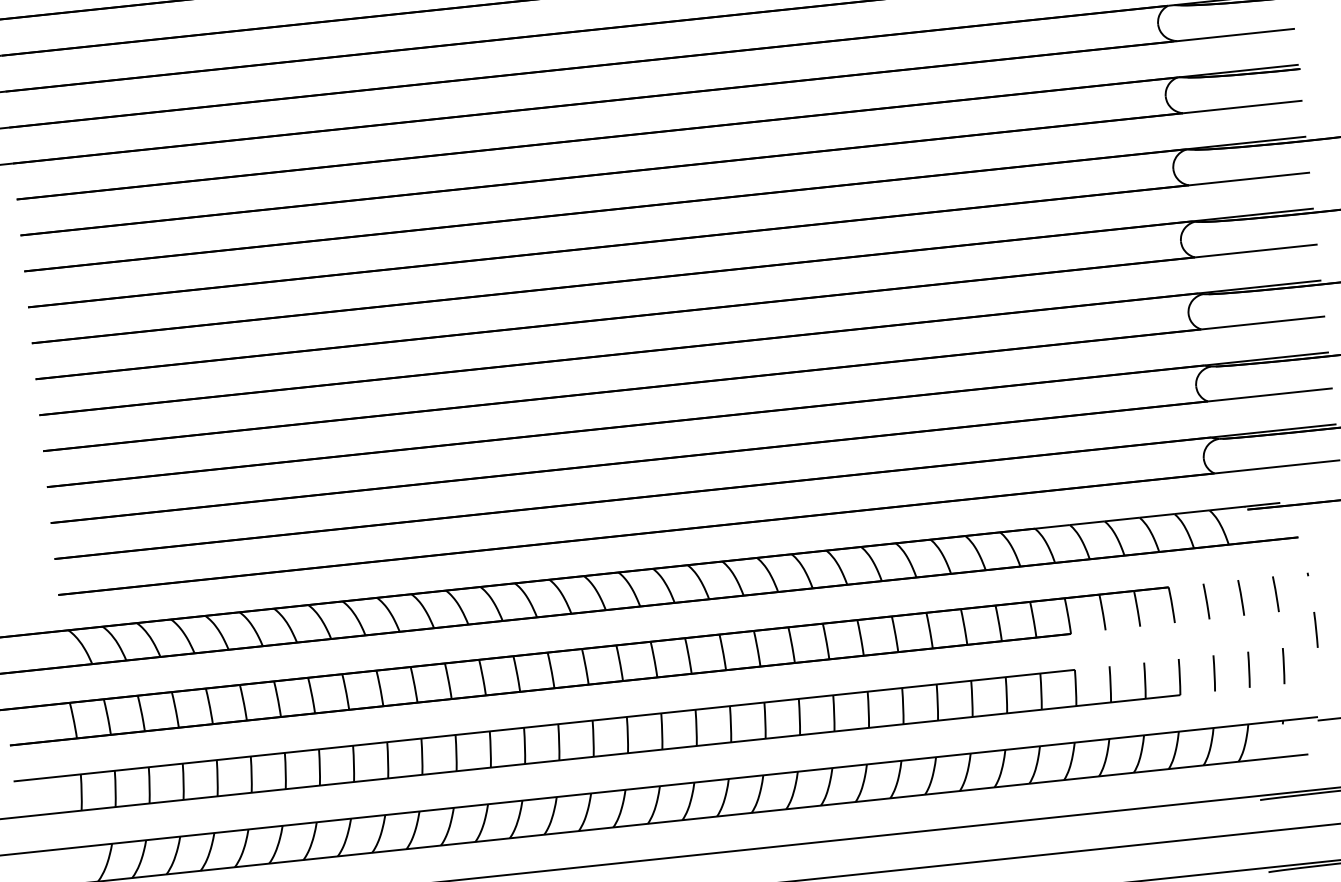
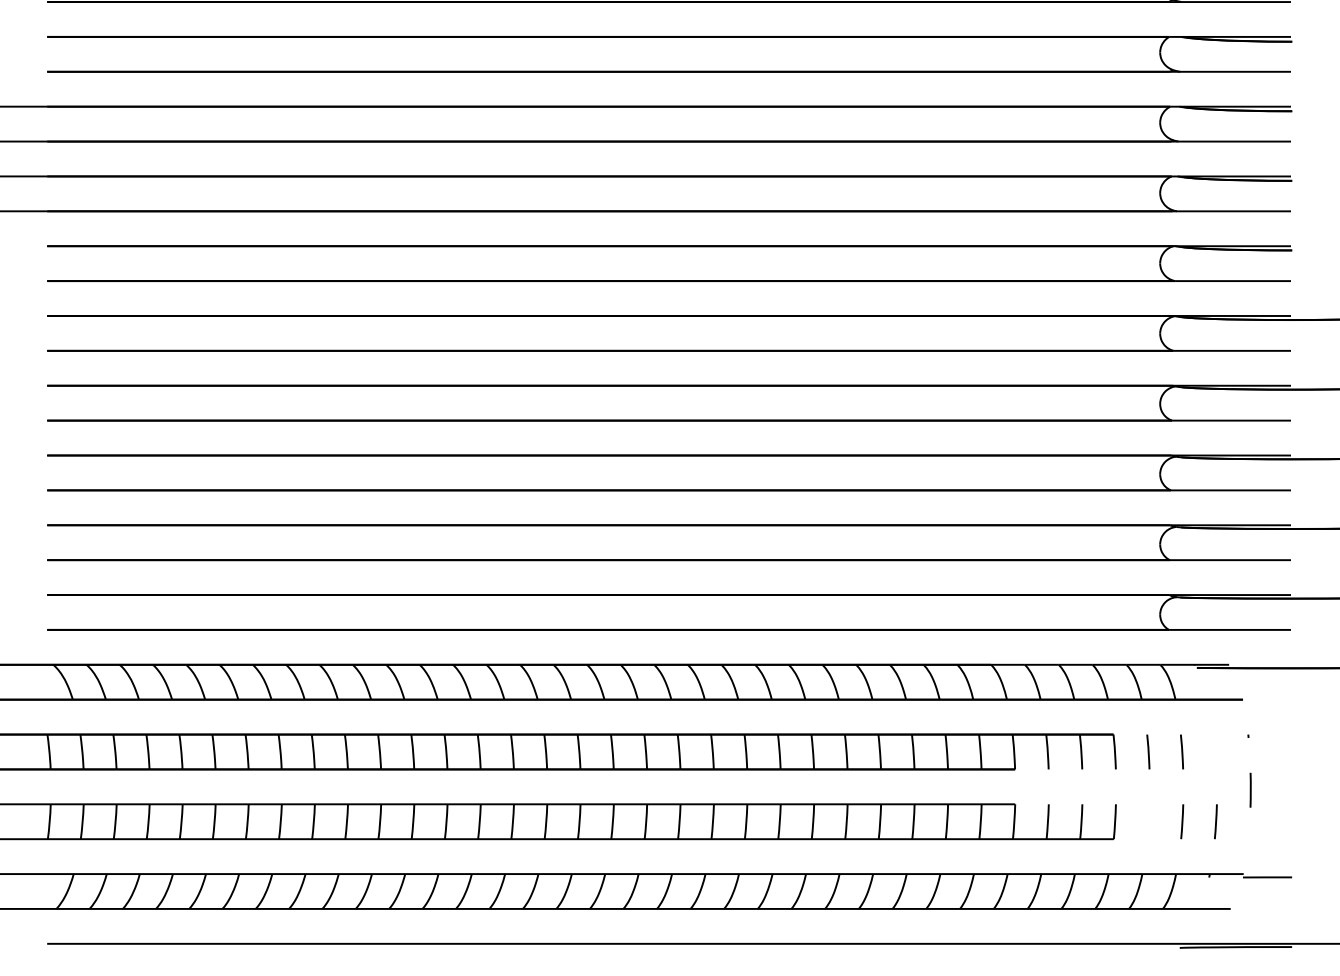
line: (1275, 593) -> (1215, 751), removed
line: (1214, 673) -> (1148, 821), removed

